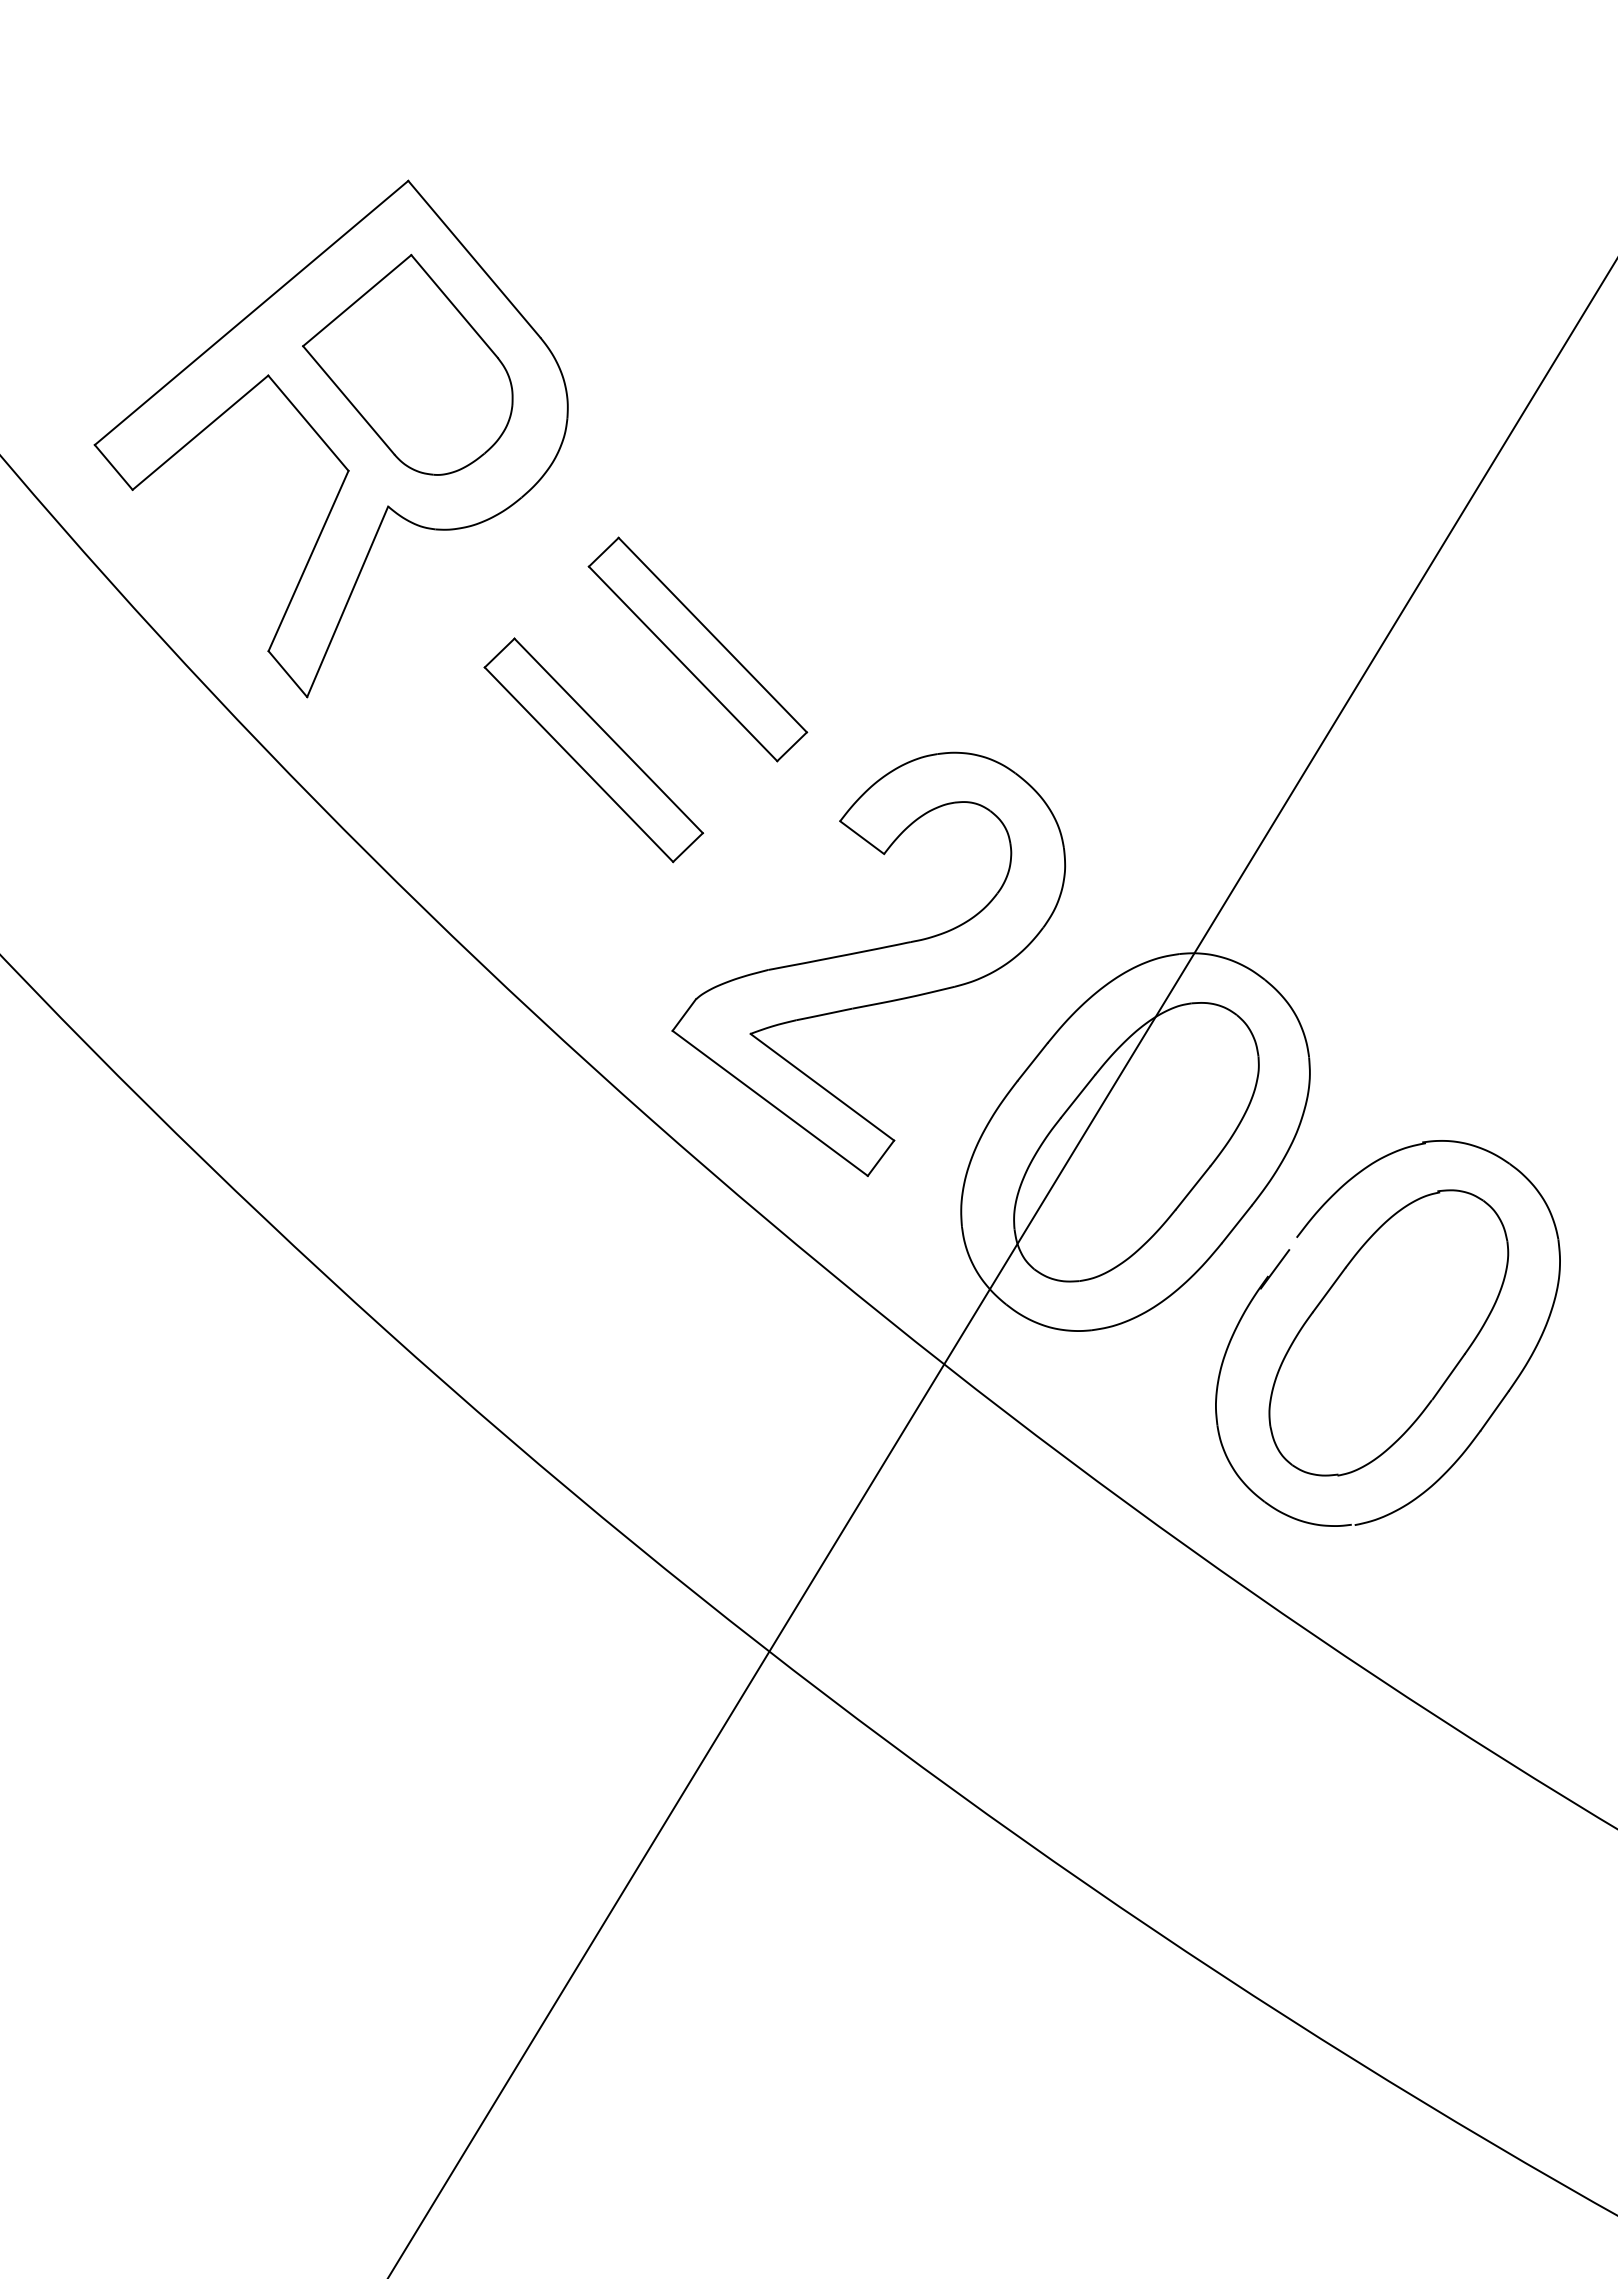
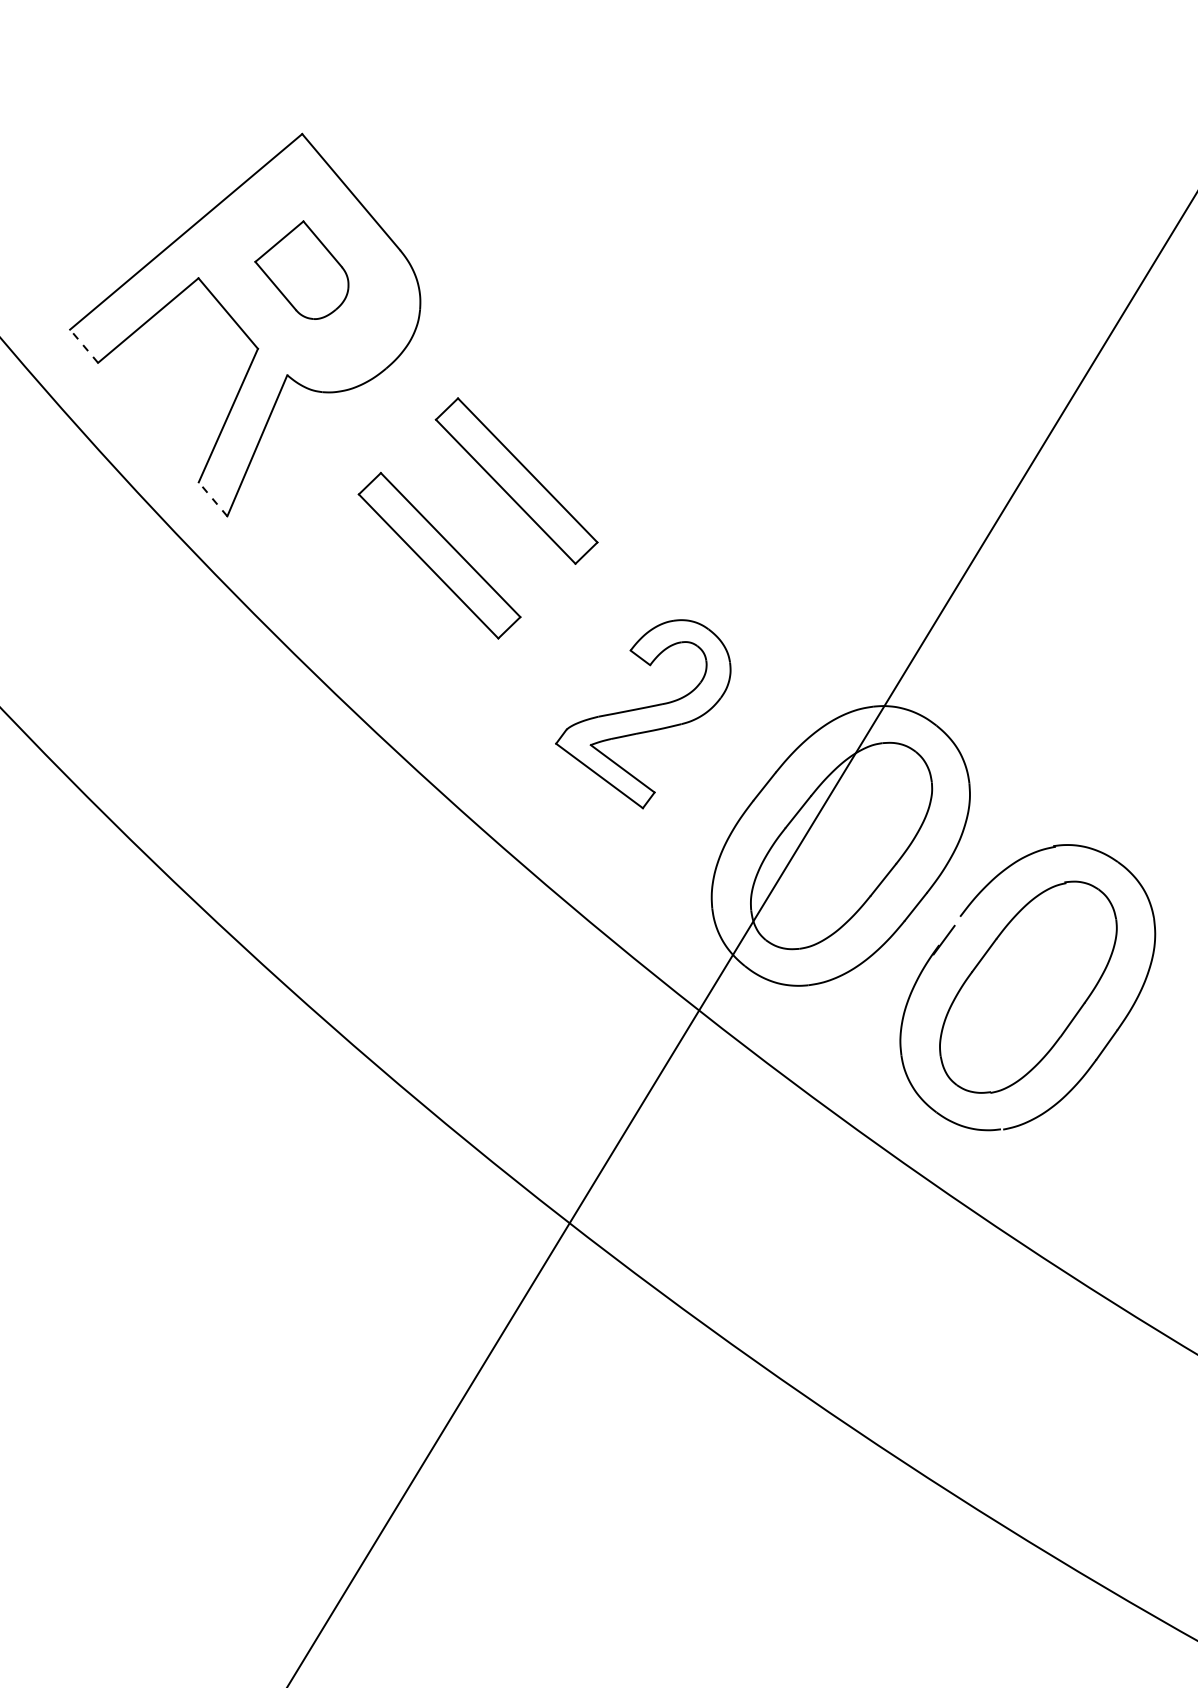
part: (407, 364) -> (301, 270), size x0.6
line: (113, 467) -> (83, 346), solid -> dashed
line: (287, 674) -> (212, 499), solid -> dashed
part: (868, 963) -> (643, 713), size x0.6

